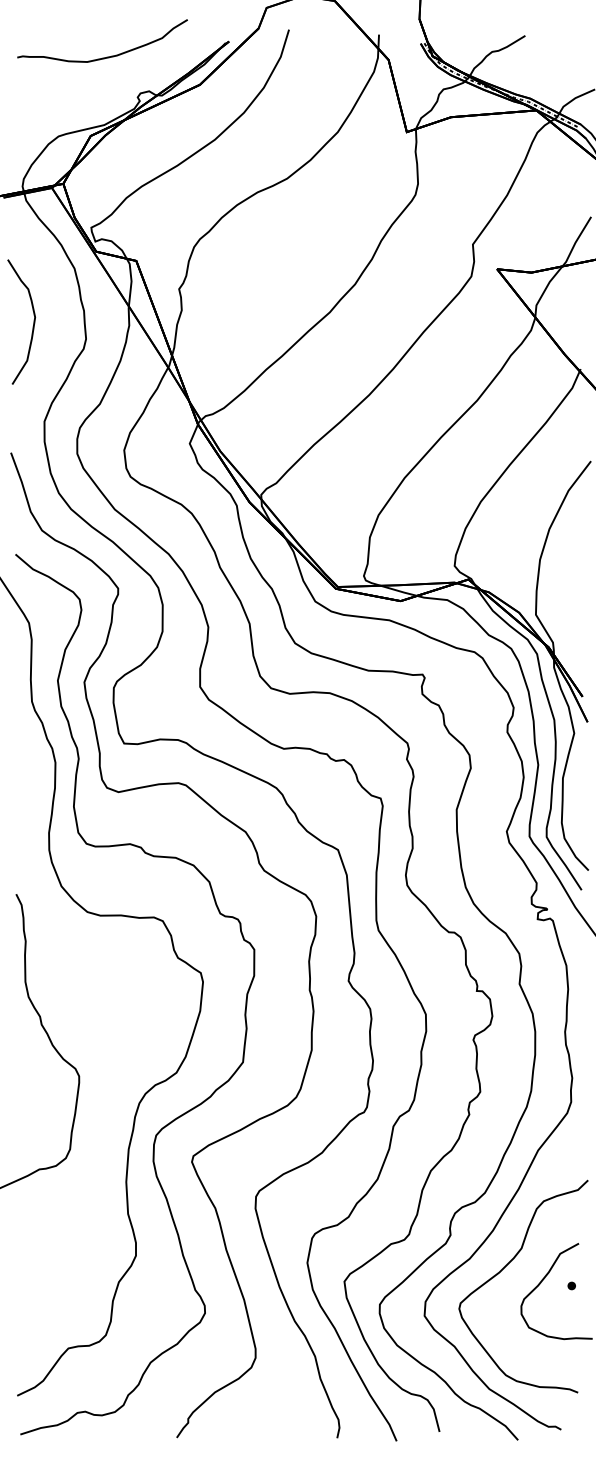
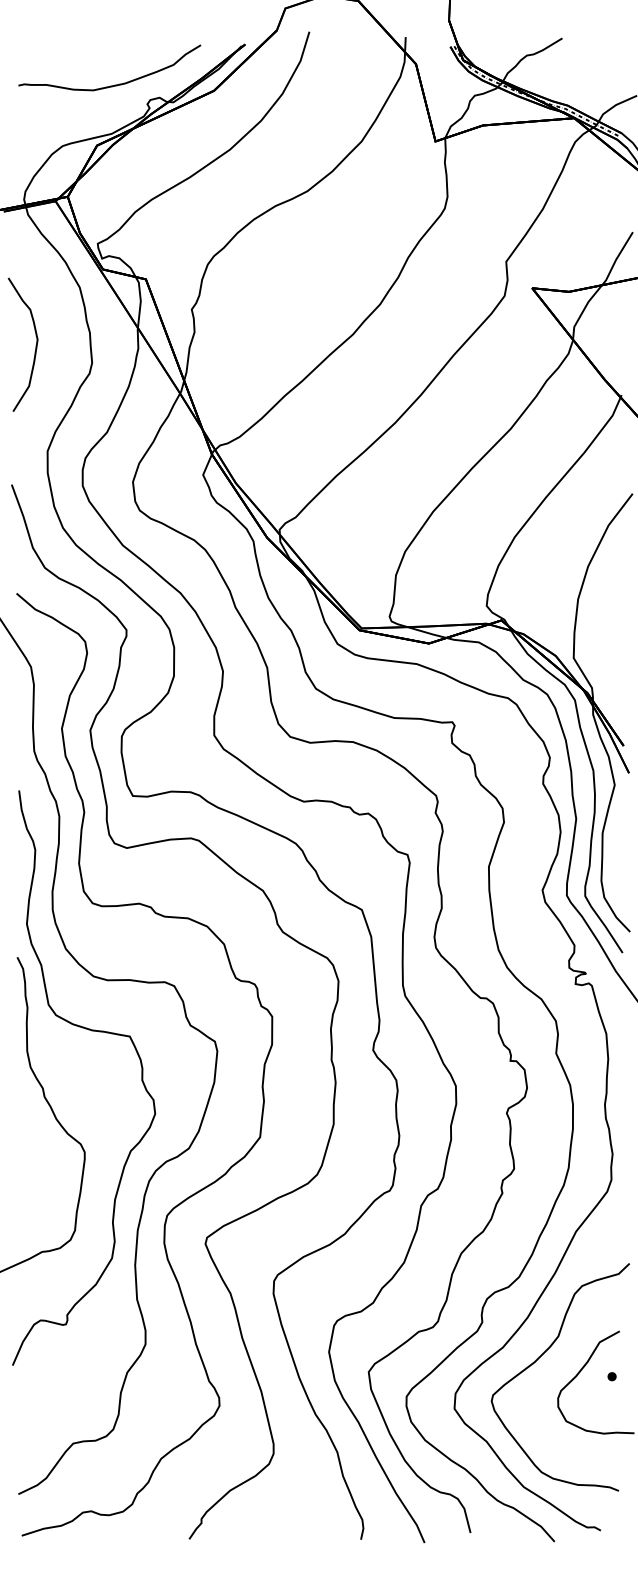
curve: (106, 56) -> (114, 84), moved
curve: (85, 963) -> (91, 1031), added

